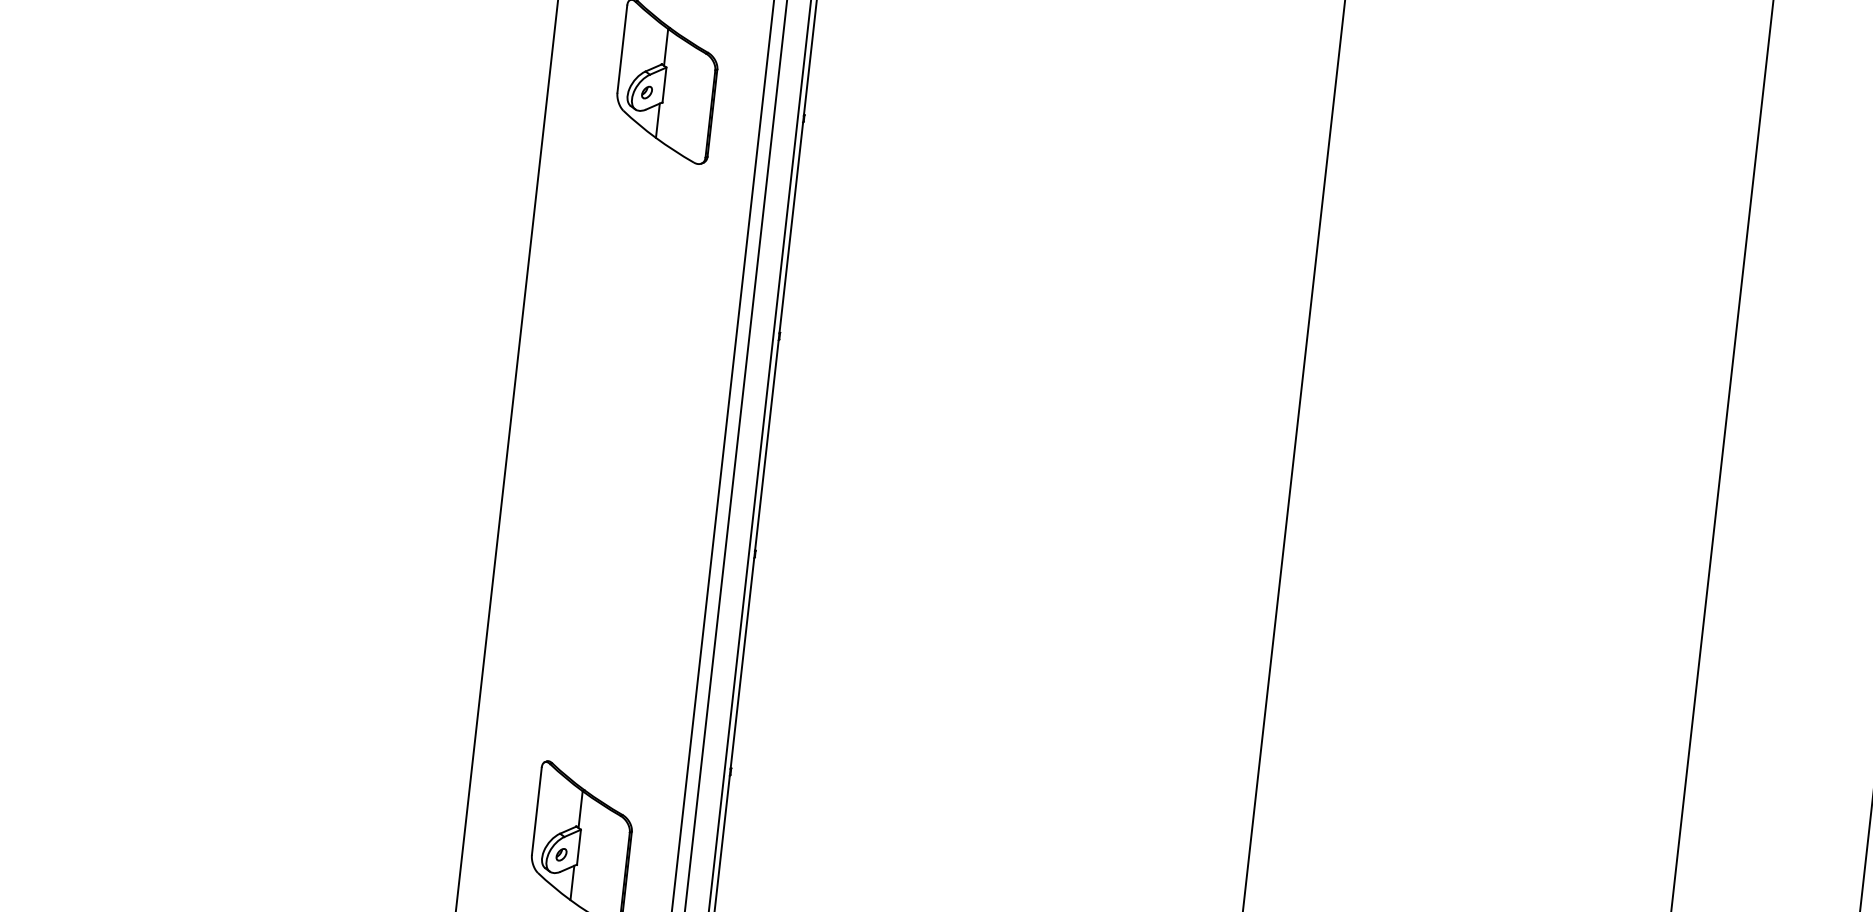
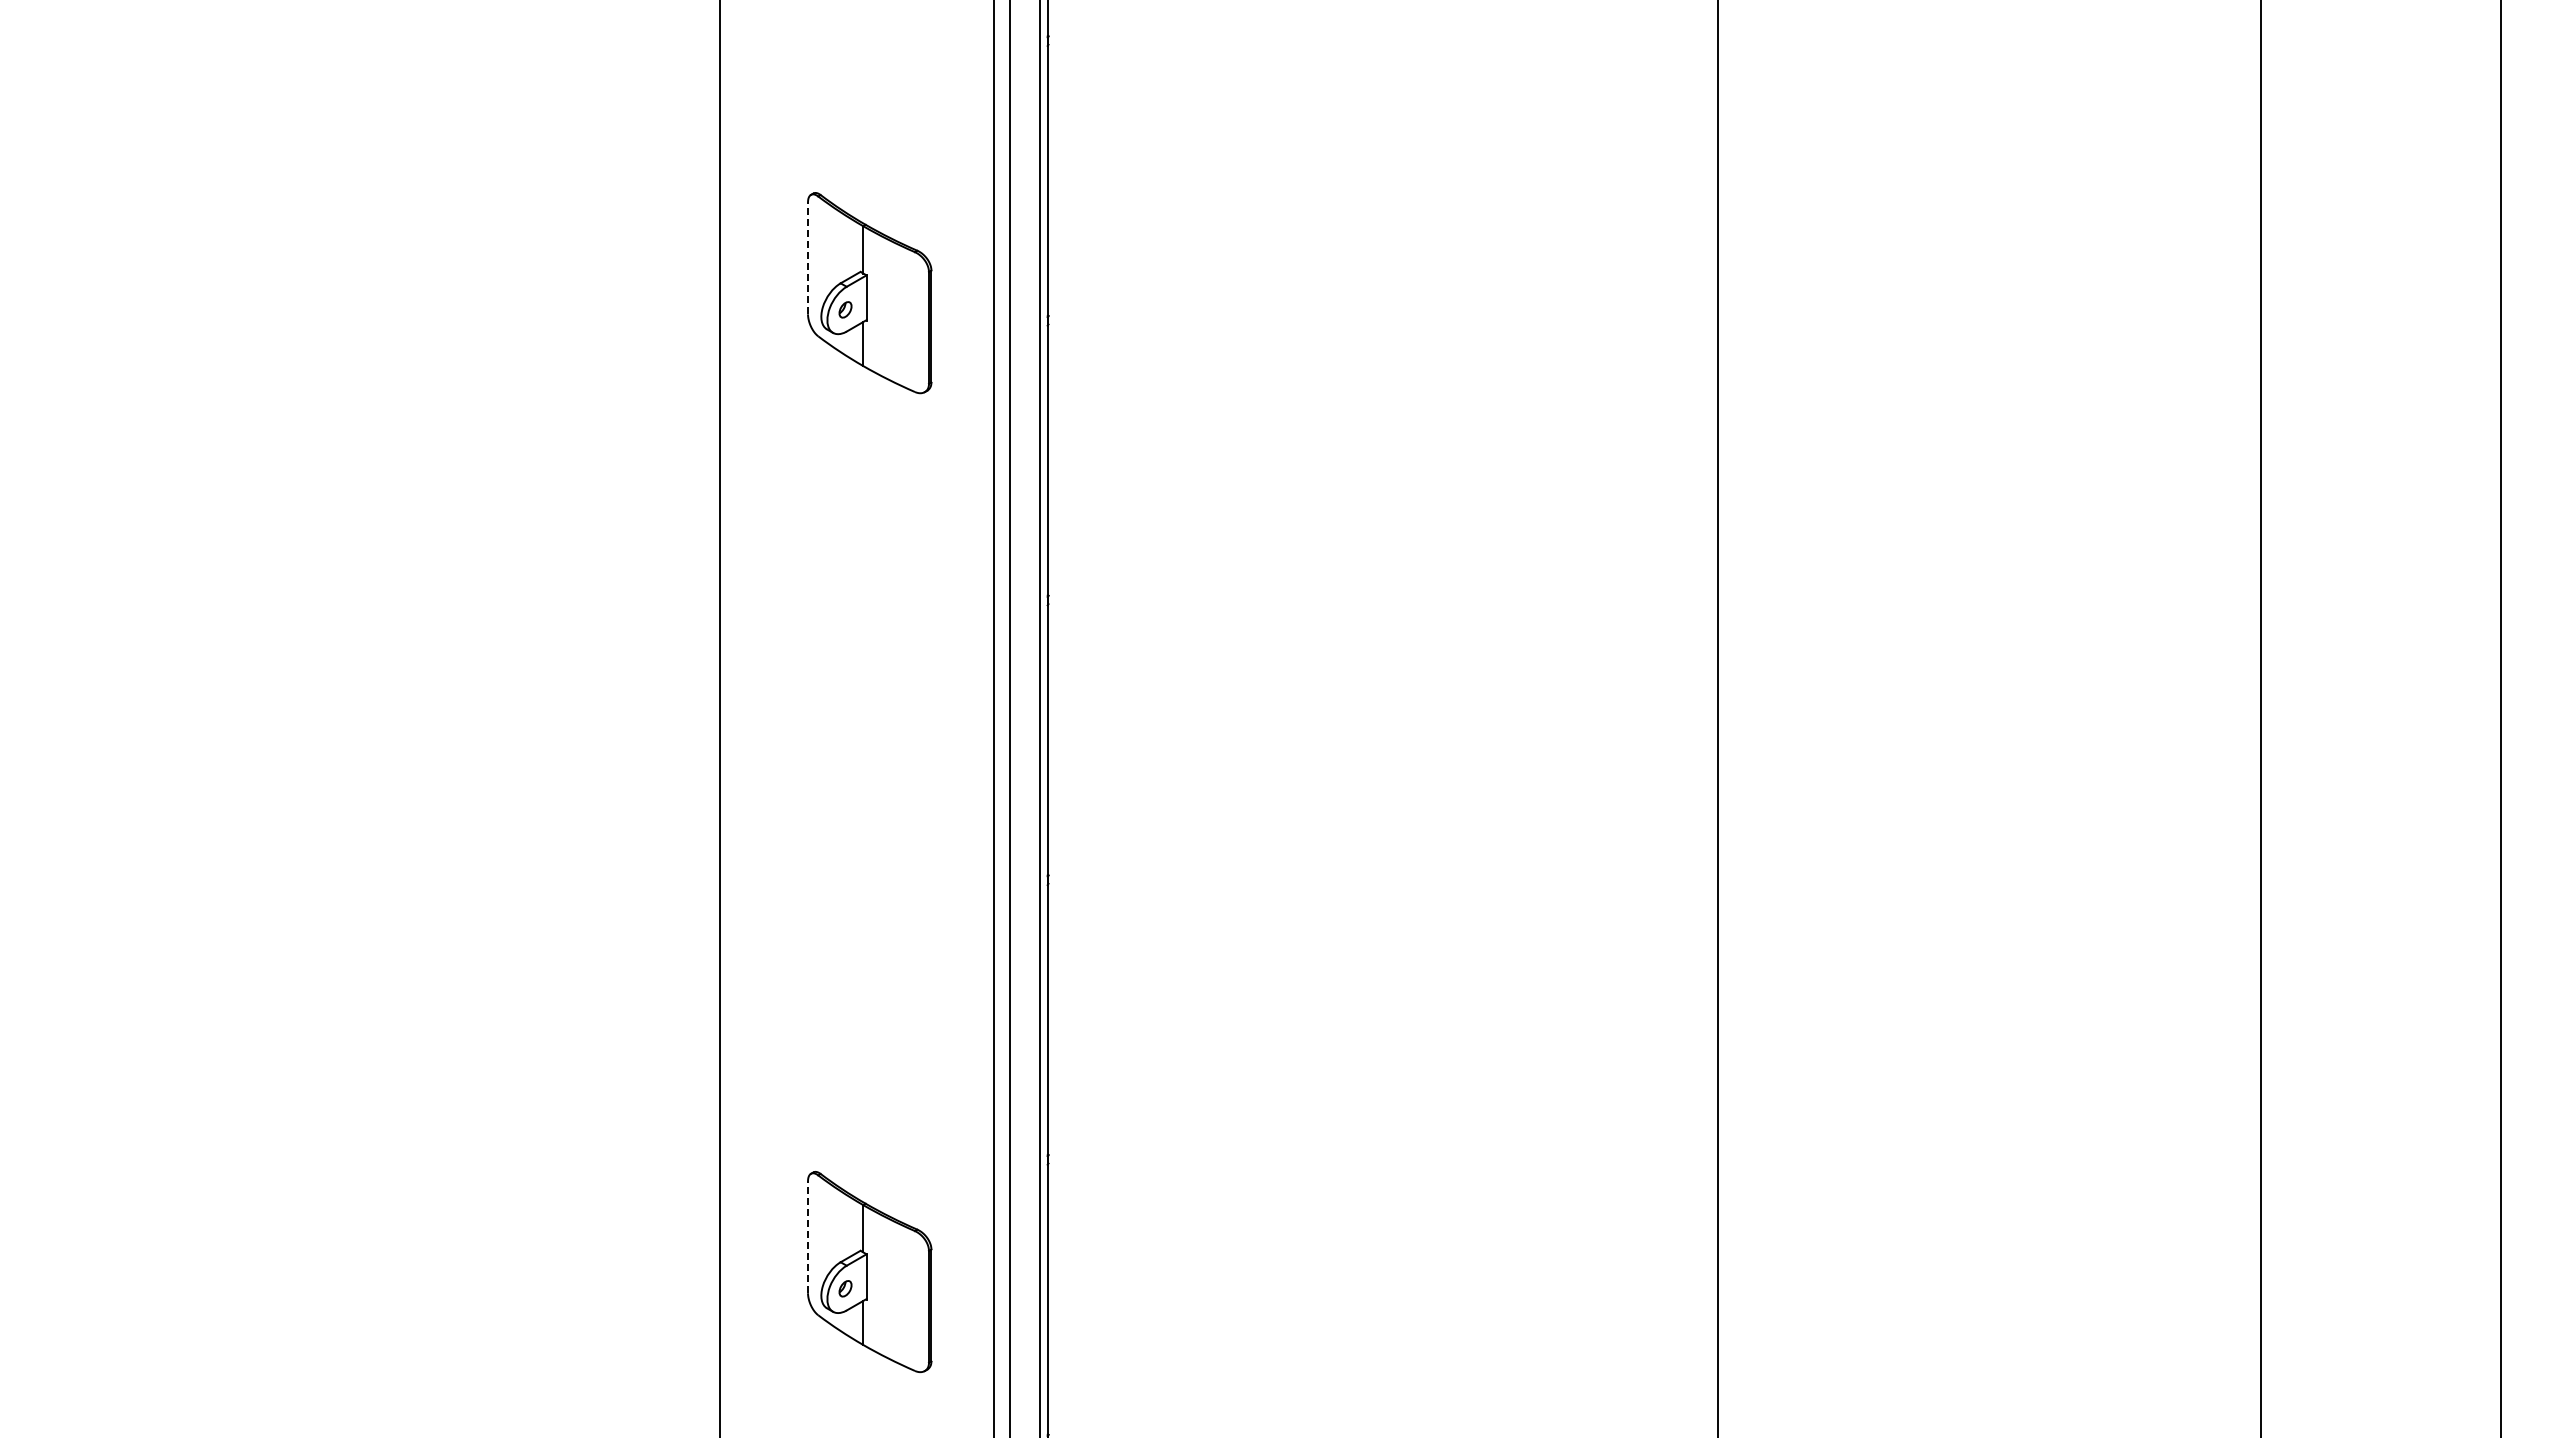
line: (622, 49) -> (808, 258), solid -> dashed
line: (537, 811) -> (808, 1237), solid -> dashed

